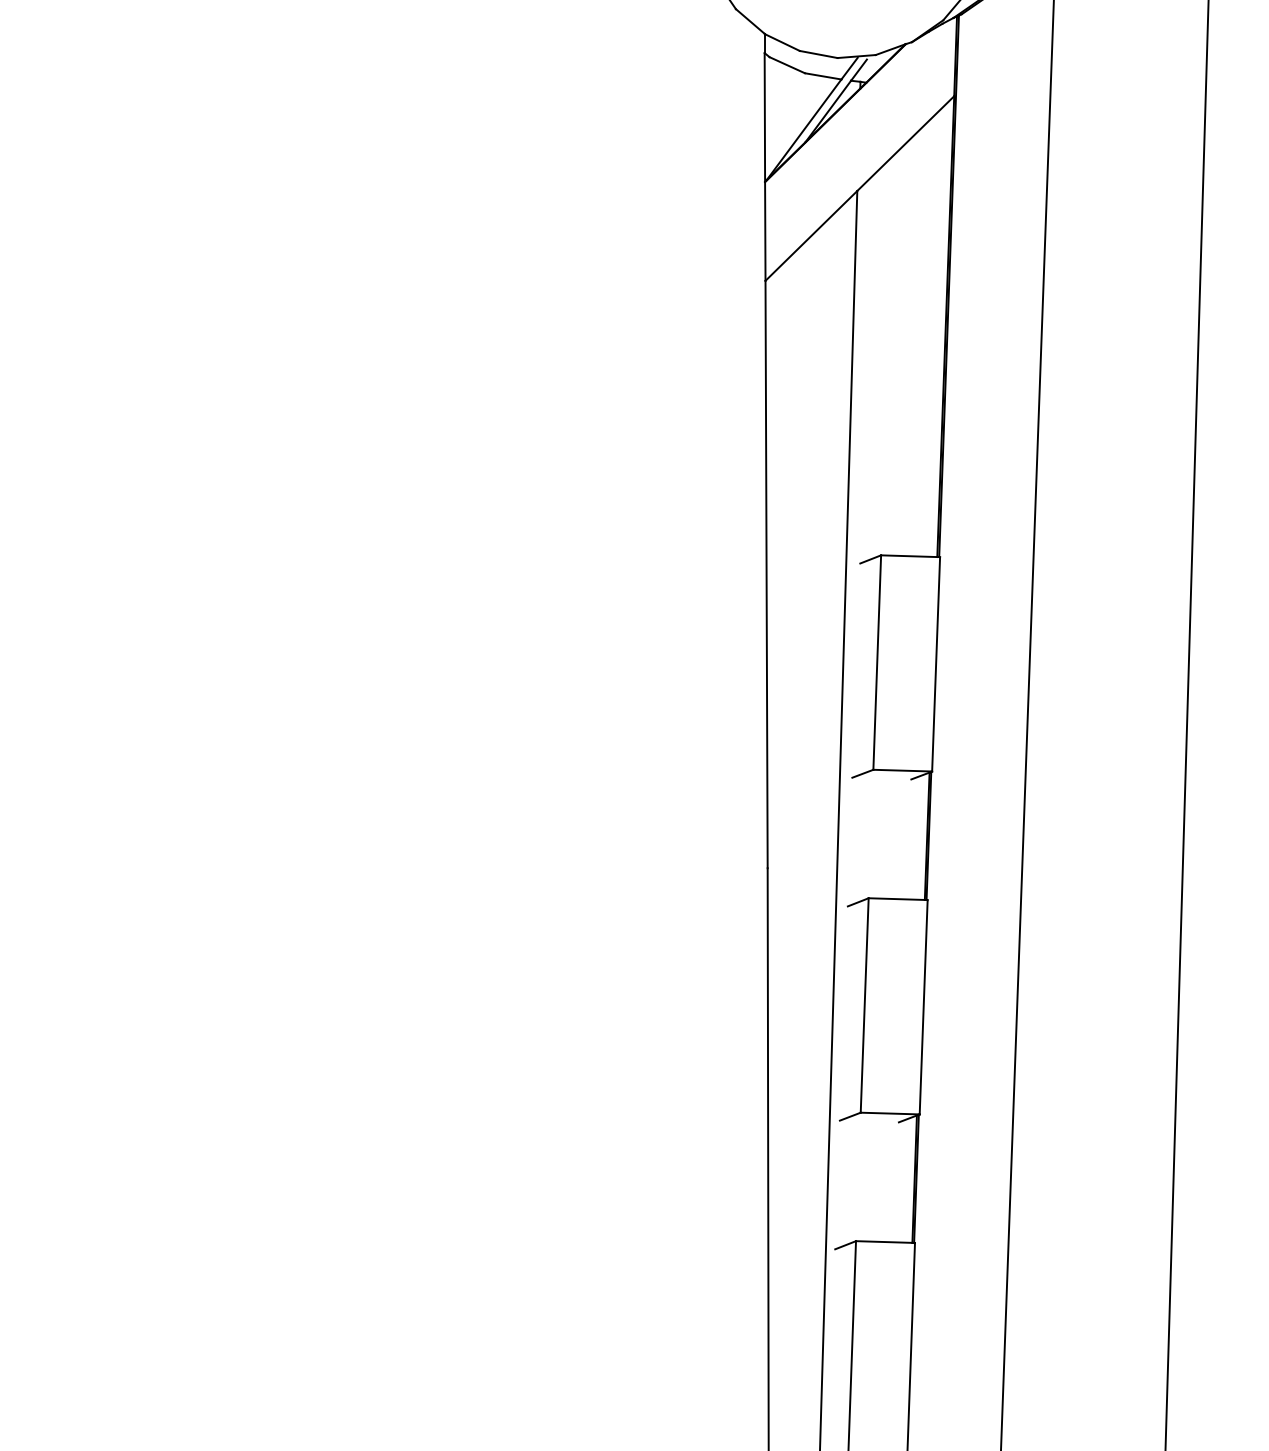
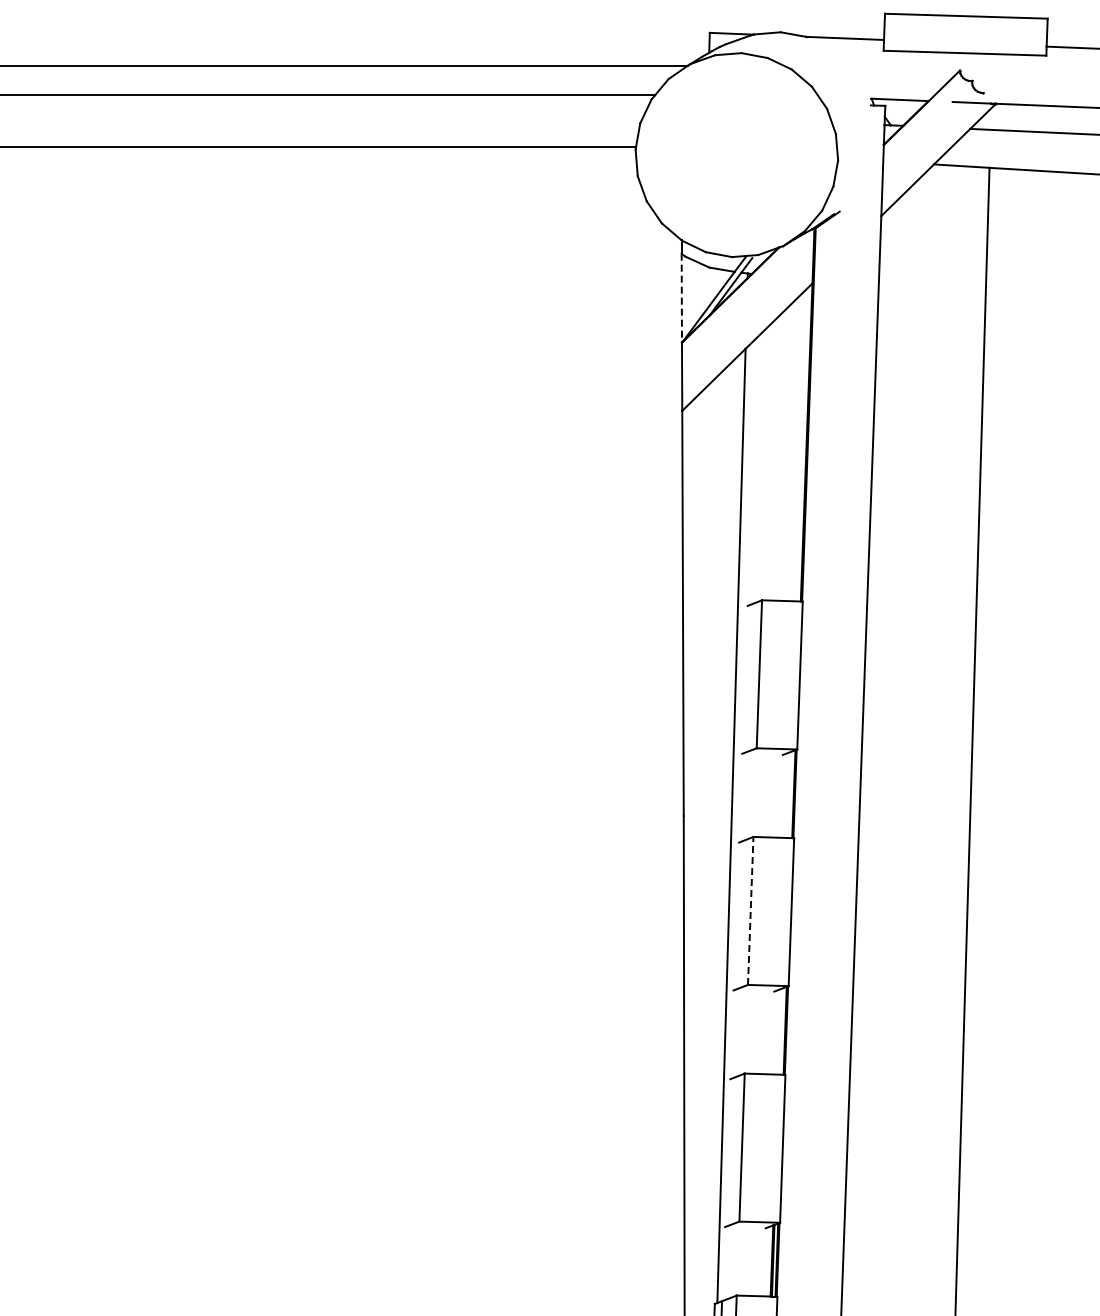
line: (764, 118) -> (681, 298), solid -> dashed
line: (864, 1004) -> (750, 910), solid -> dashed

